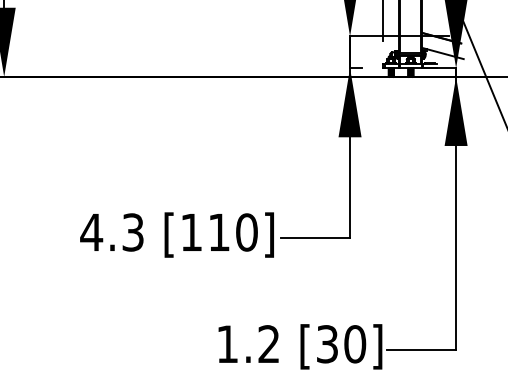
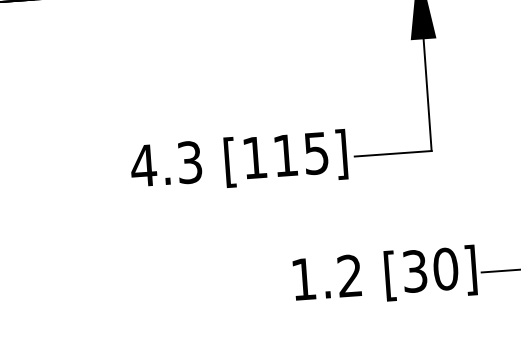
text: (246, 232) -> (315, 153), [110] -> [115]

